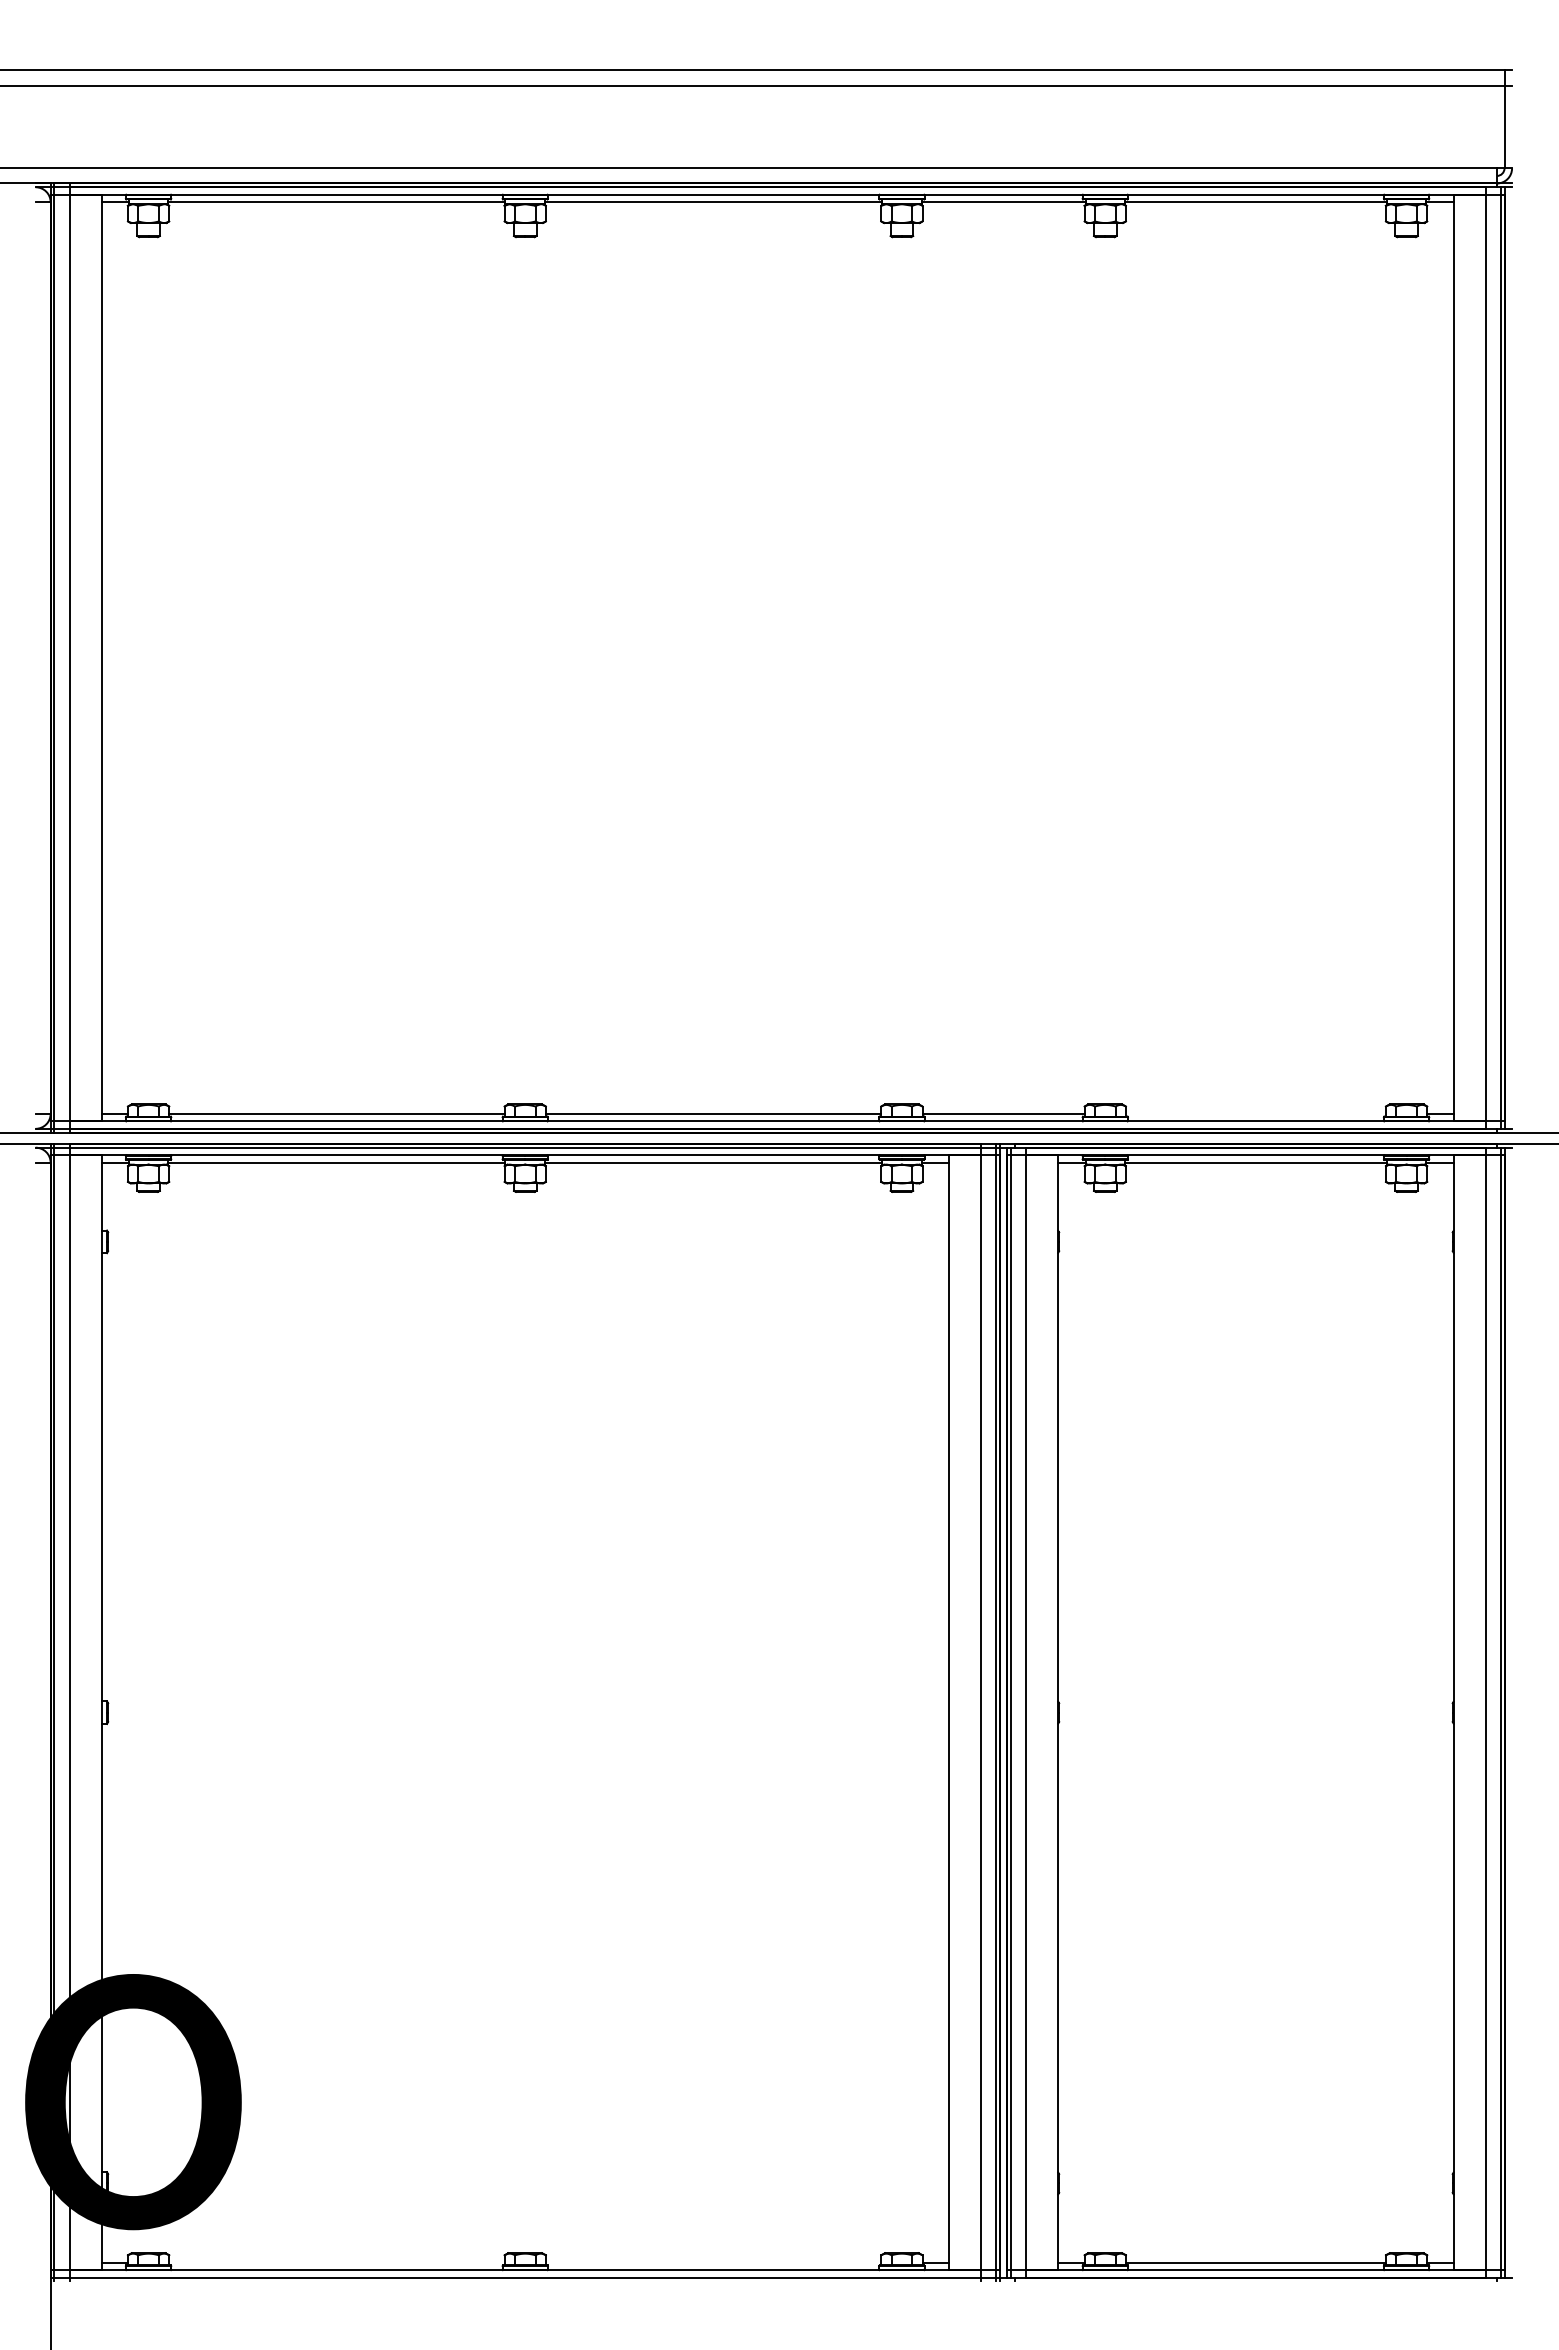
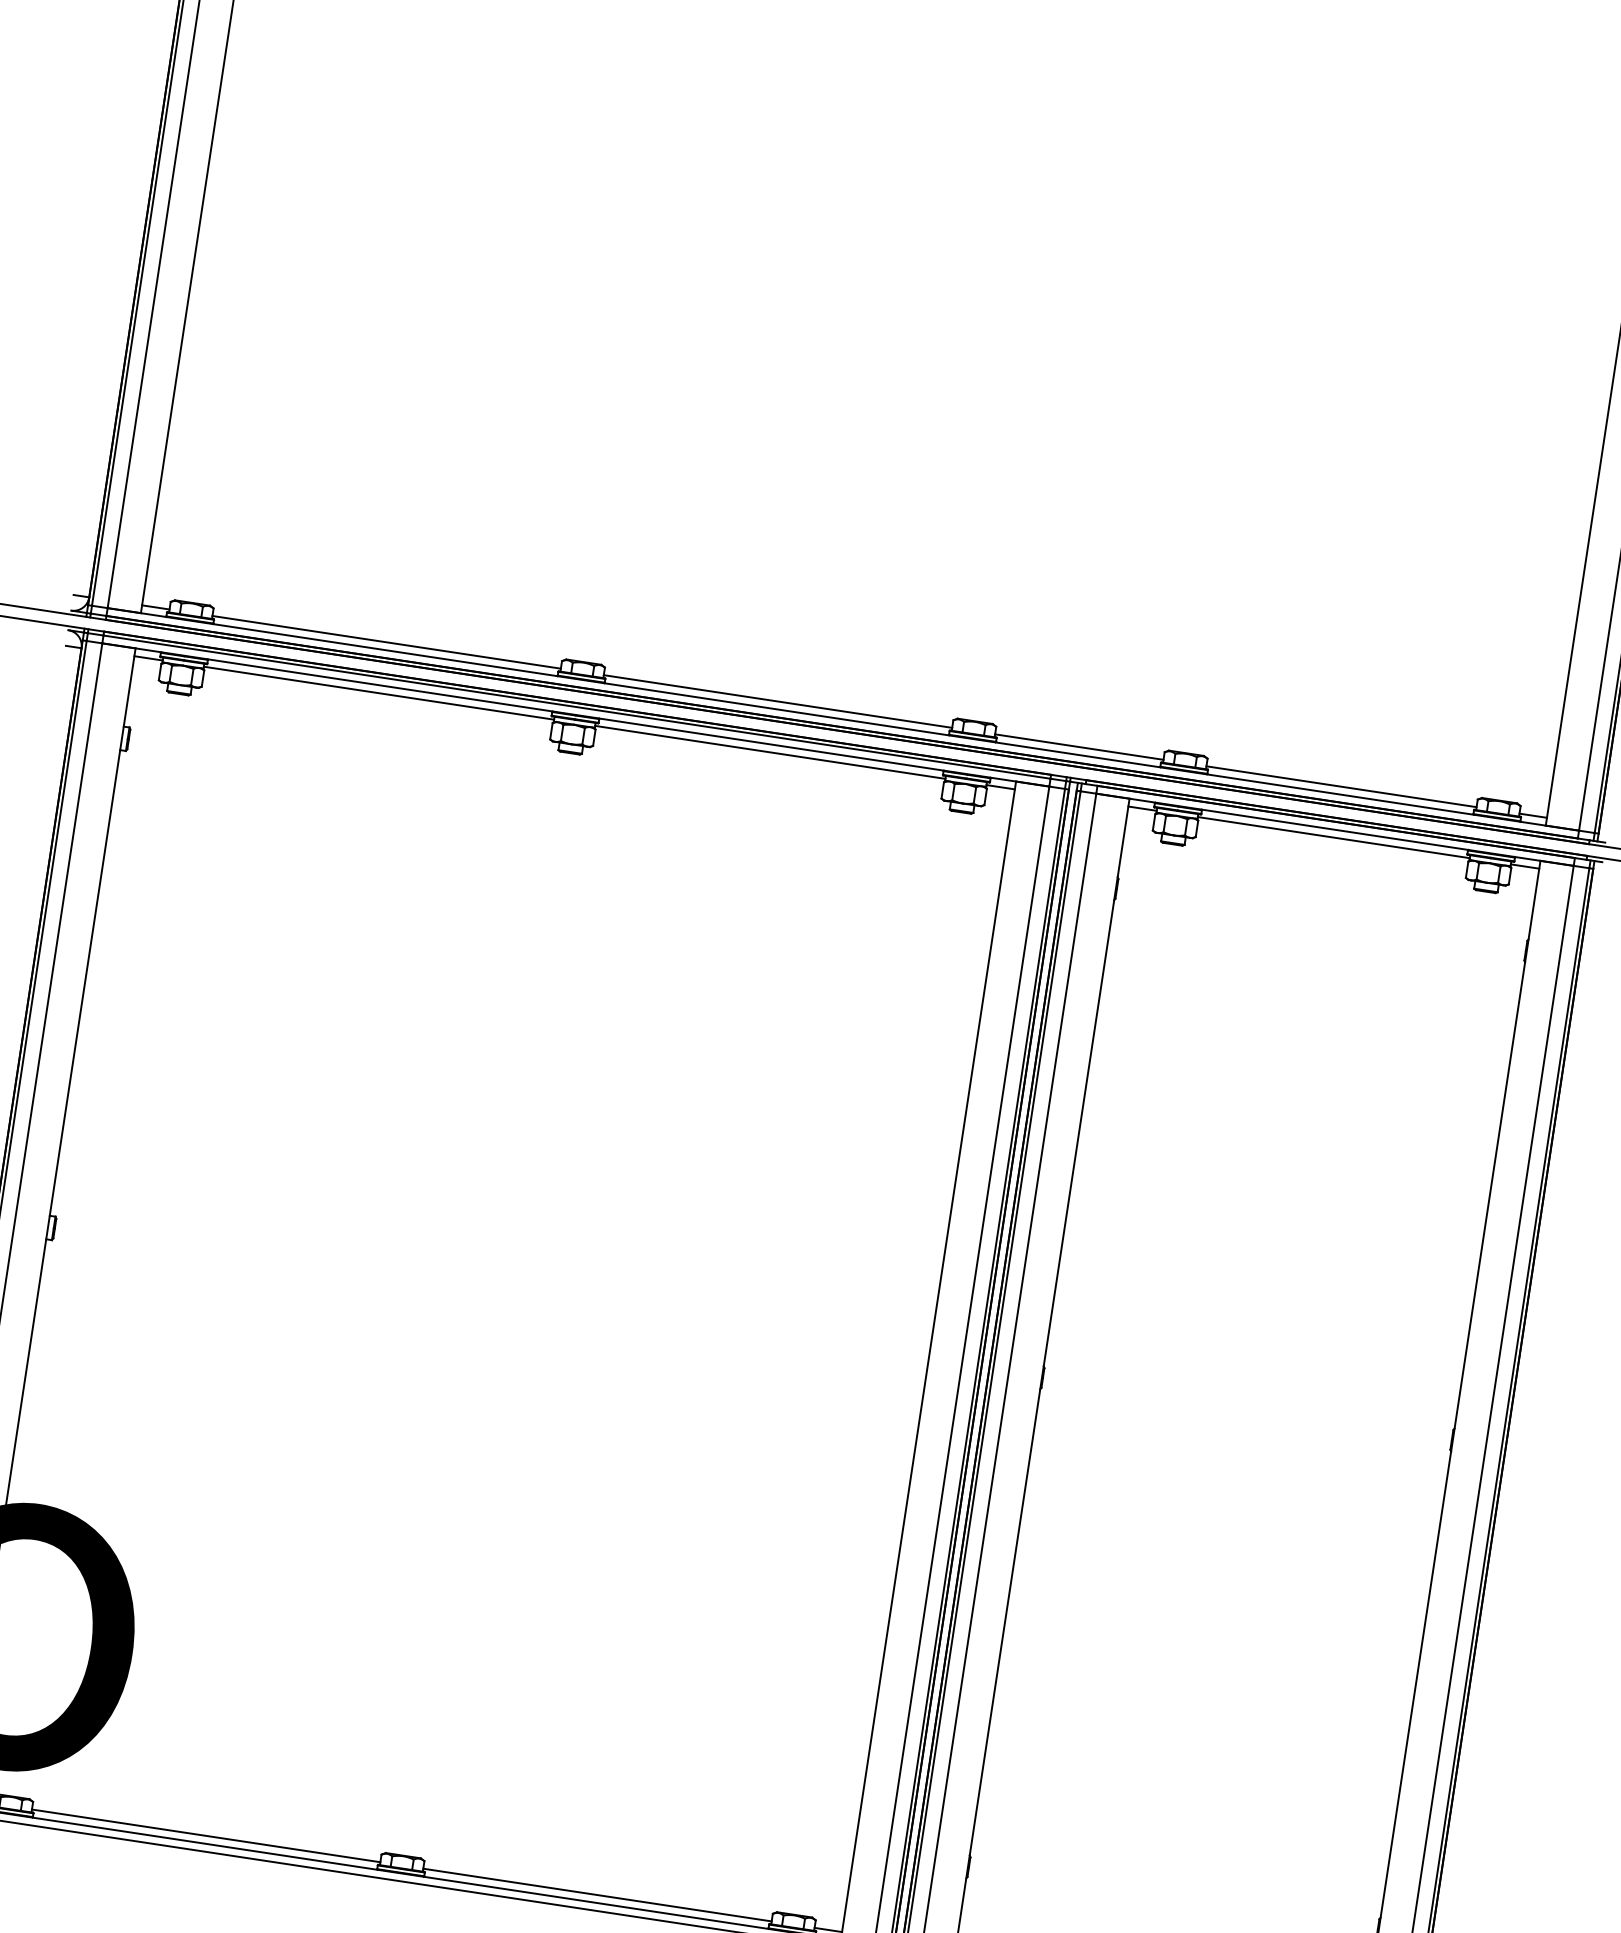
line: (1255, 1113) -> (1341, 786), added
line: (336, 2262) -> (205, 1835), added
line: (713, 2262) -> (597, 1894), added

